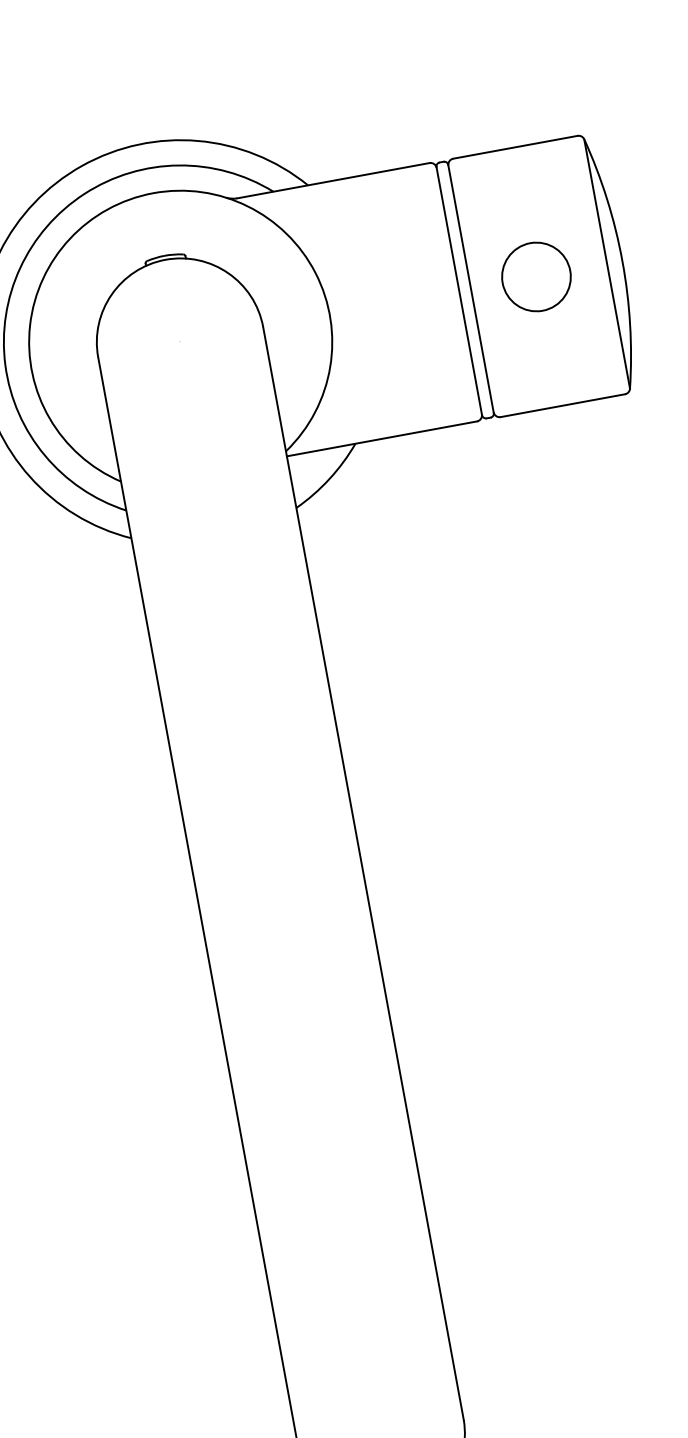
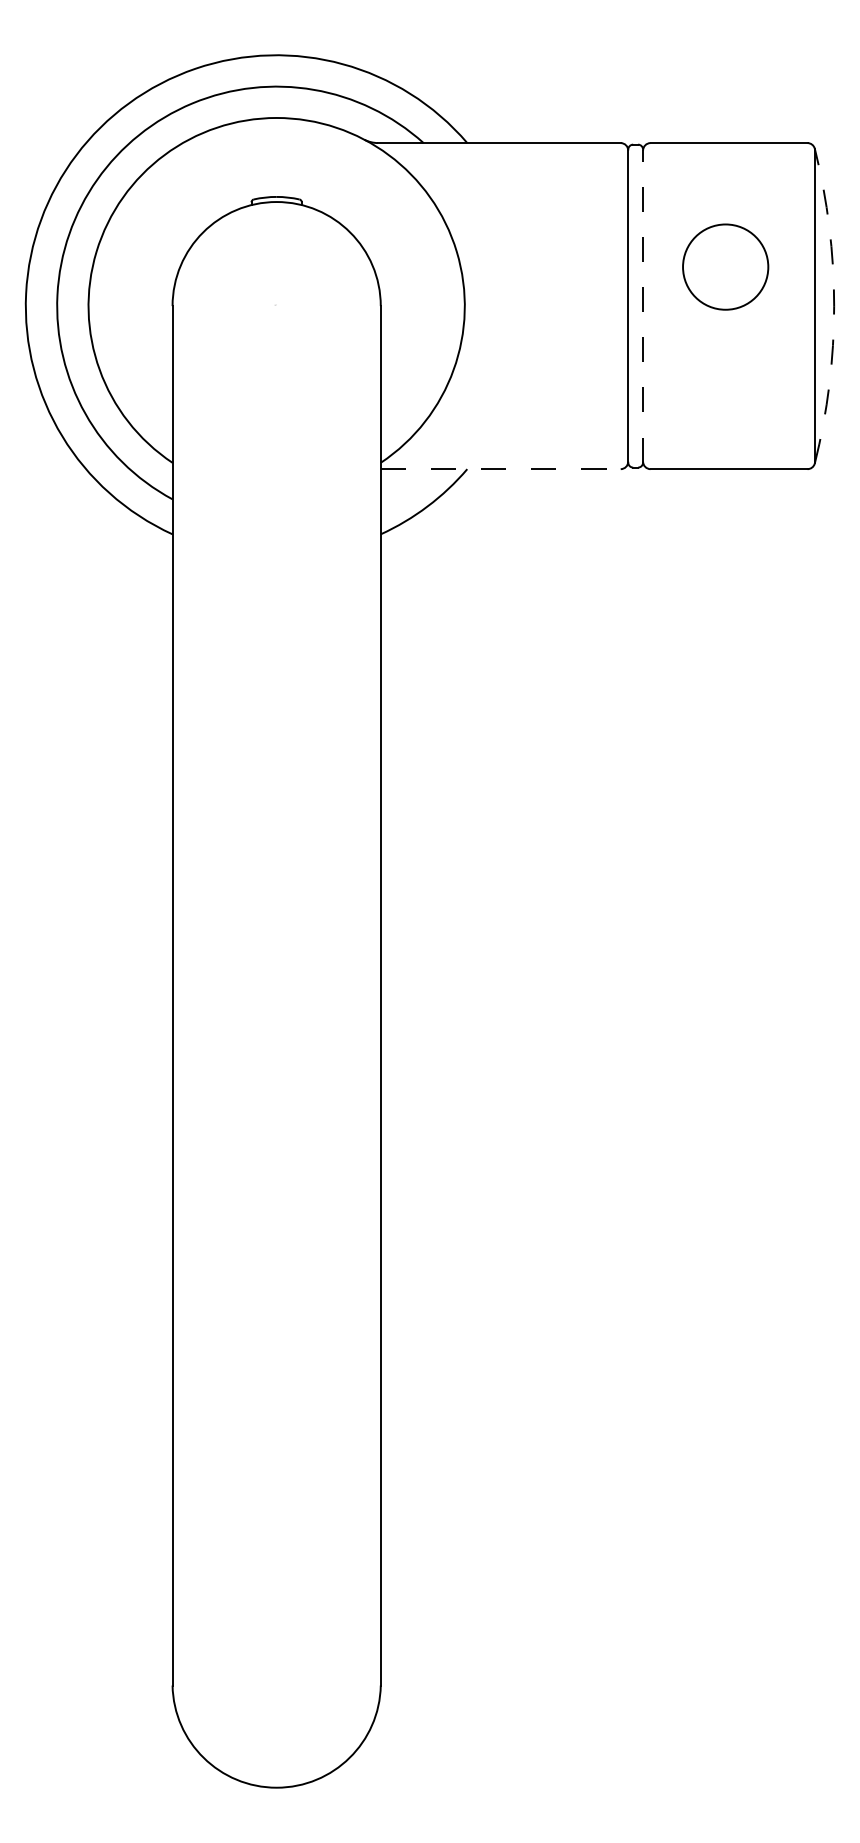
arc: (622, 261) -> (834, 306), solid -> dashed
circle: (536, 276) -> (725, 266), moved
line: (471, 289) -> (643, 306), solid -> dashed
line: (381, 439) -> (500, 469), solid -> dashed

